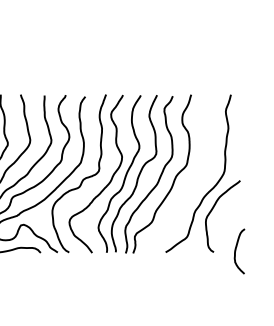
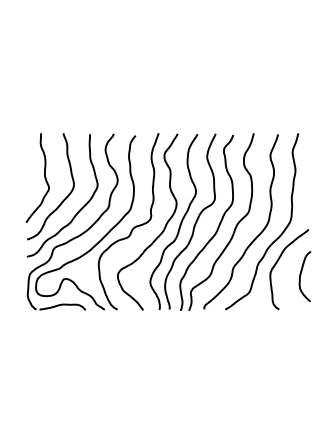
curve: (193, 186) -> (256, 236), added
curve: (236, 250) -> (301, 275), moved

